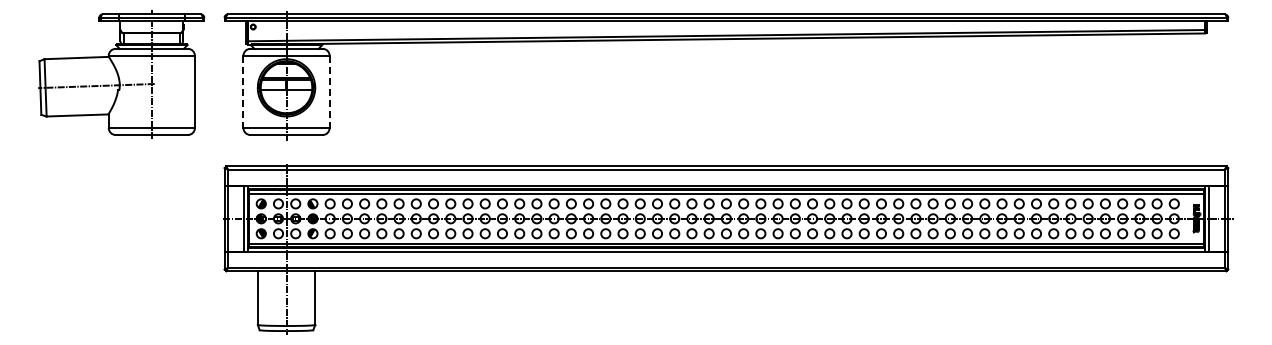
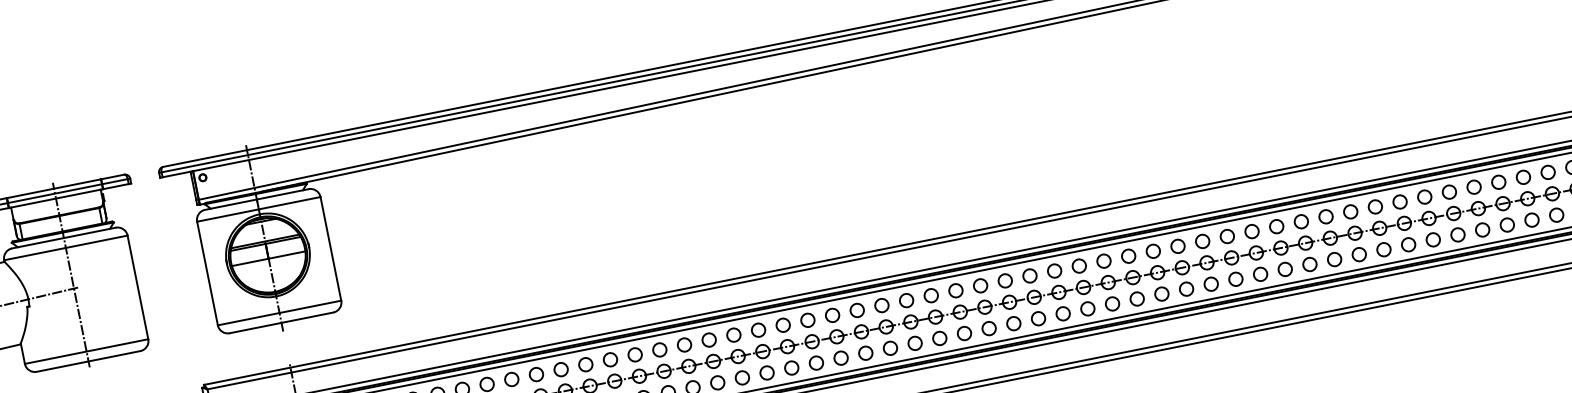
line: (243, 92) -> (207, 274), dashed -> solid
line: (329, 92) -> (330, 249), dashed -> solid

